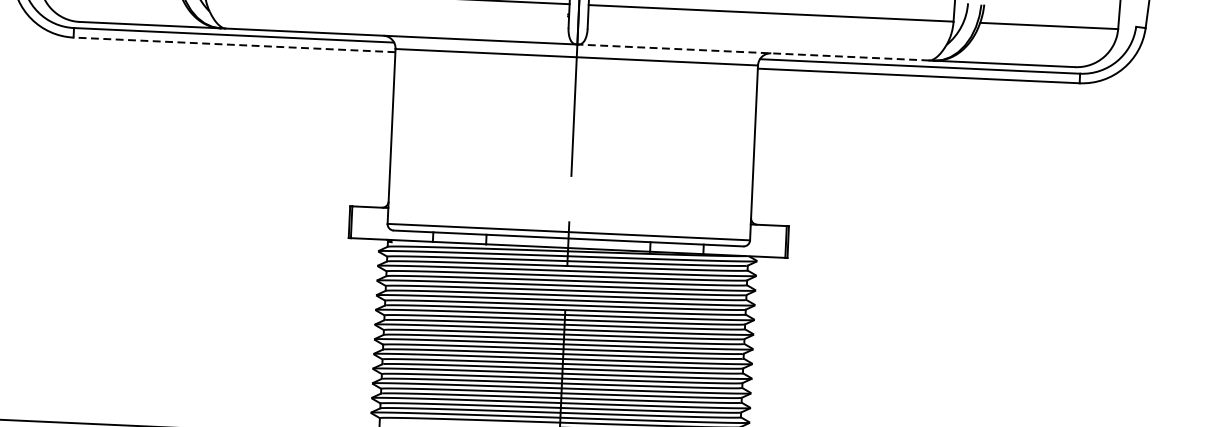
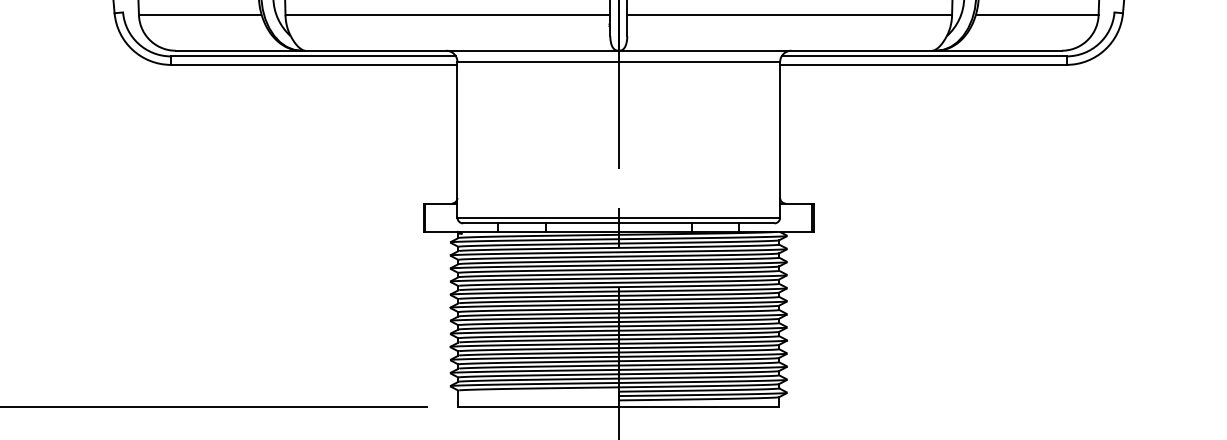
line: (233, 44) -> (313, 64), dashed -> solid
line: (753, 52) -> (775, 50), dashed -> solid

